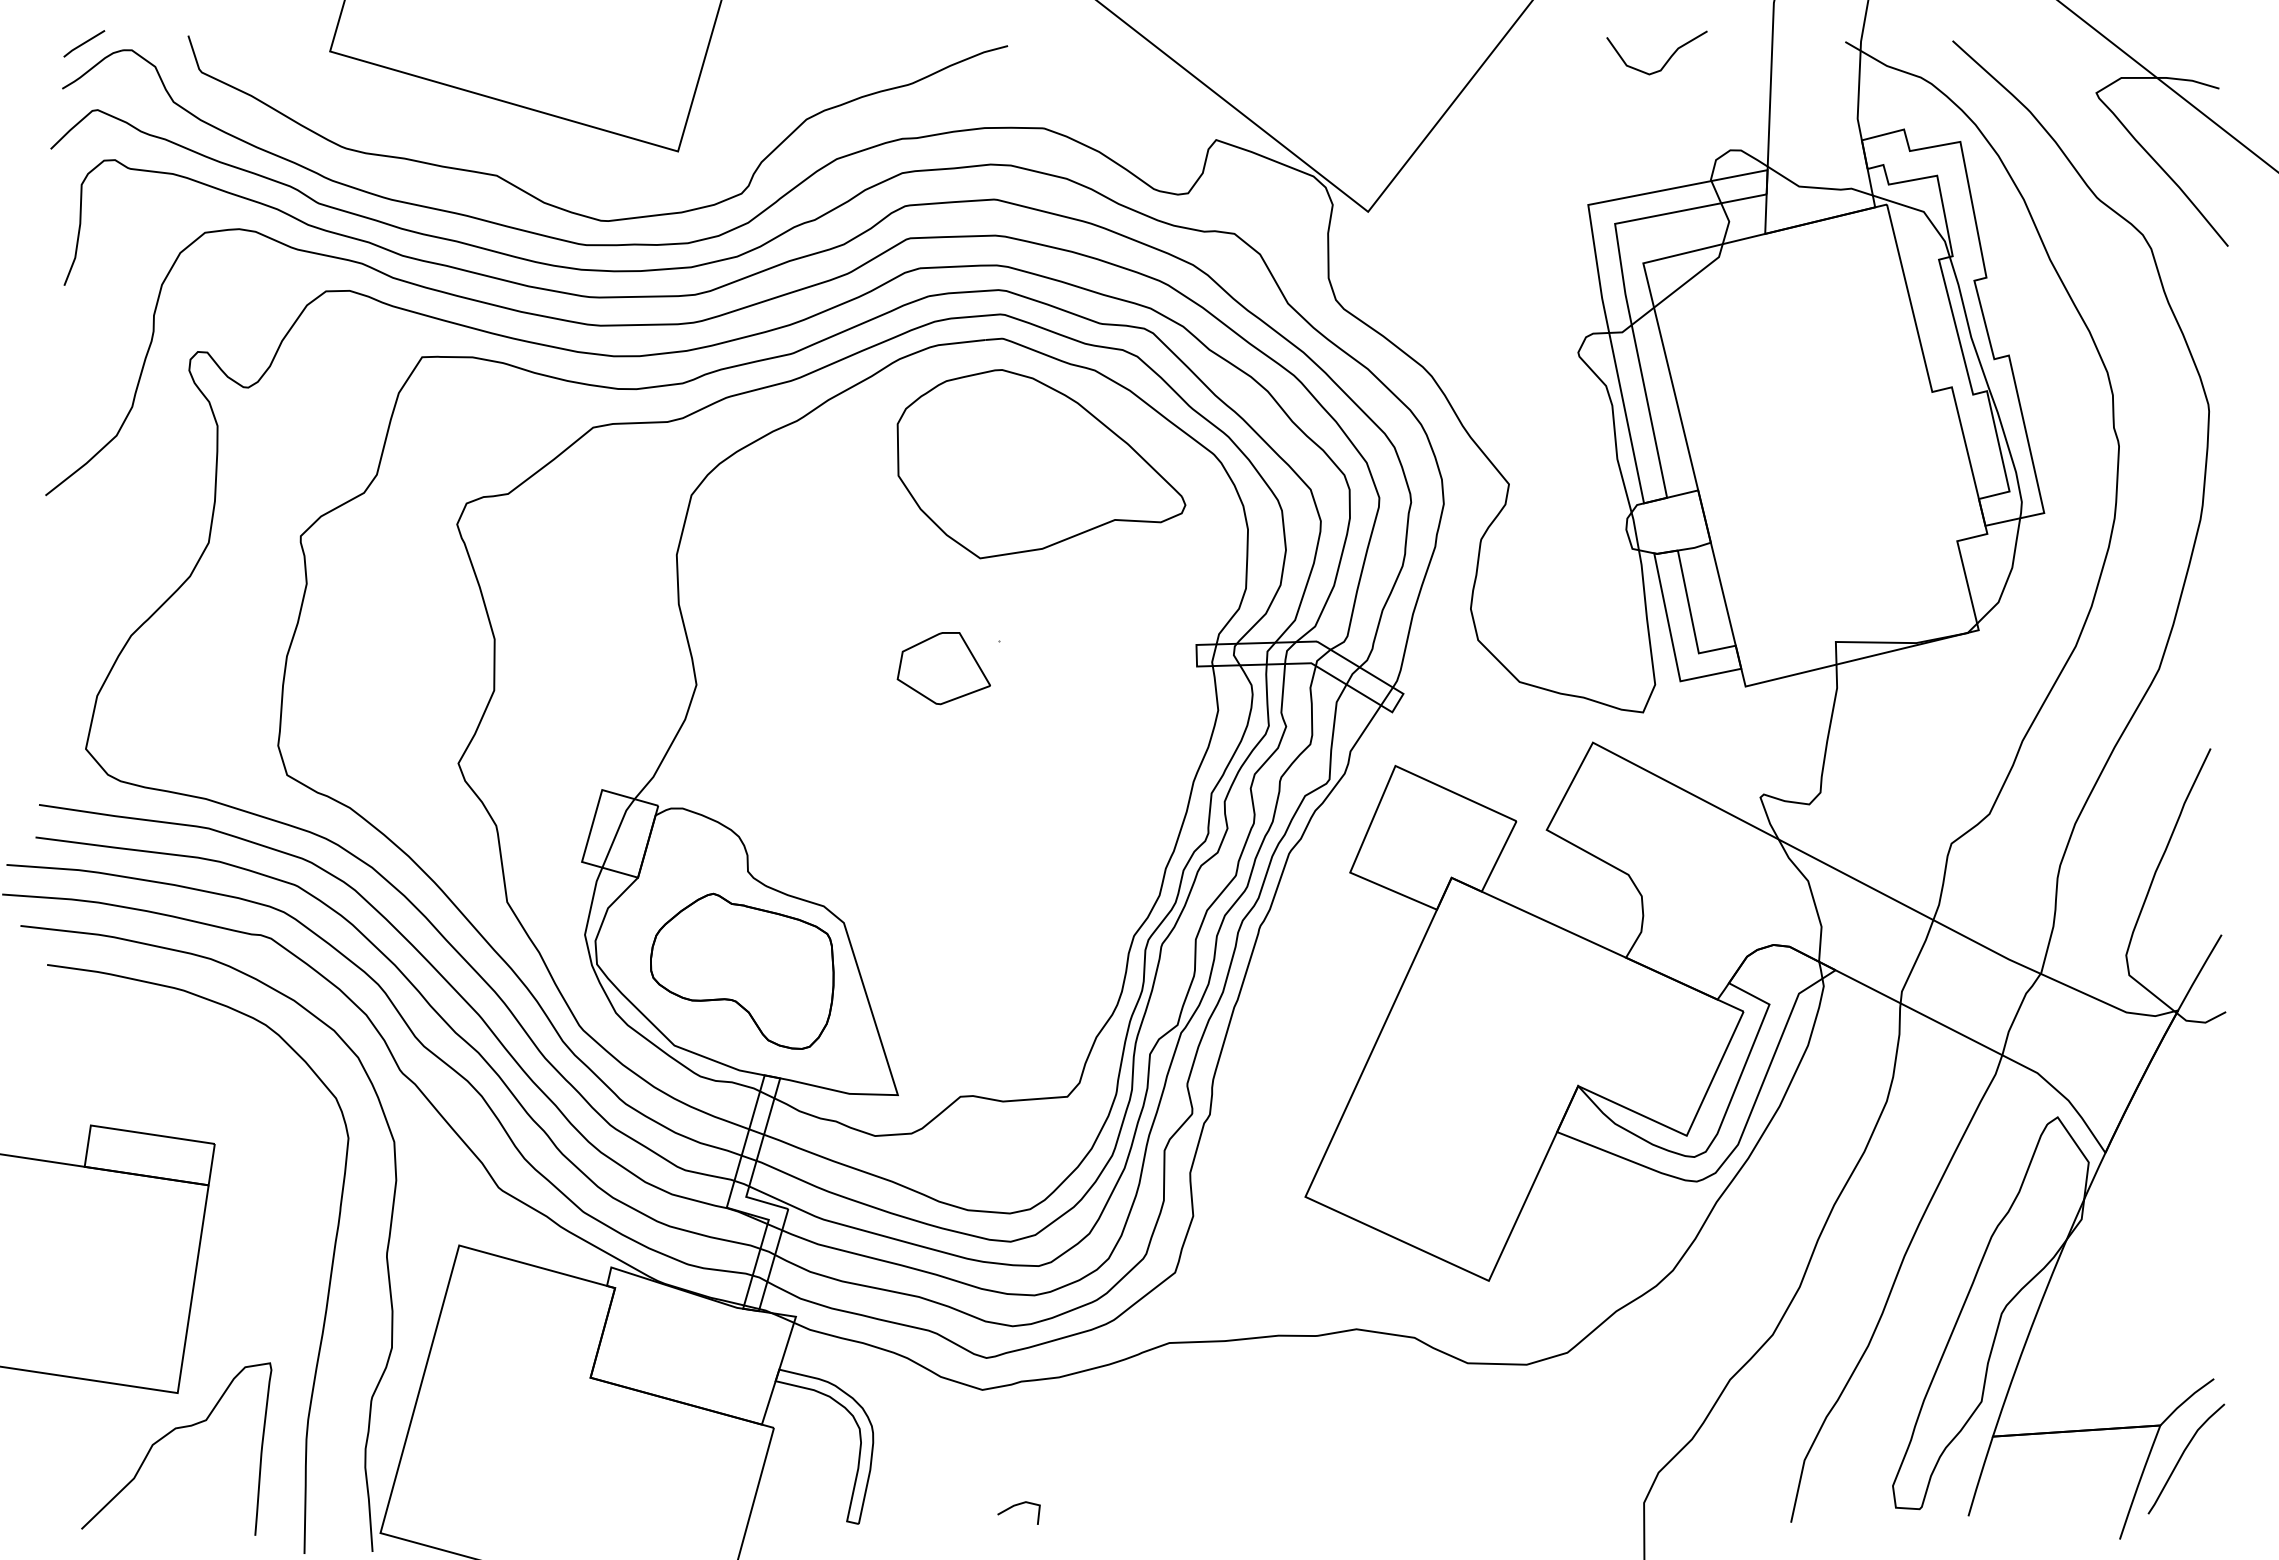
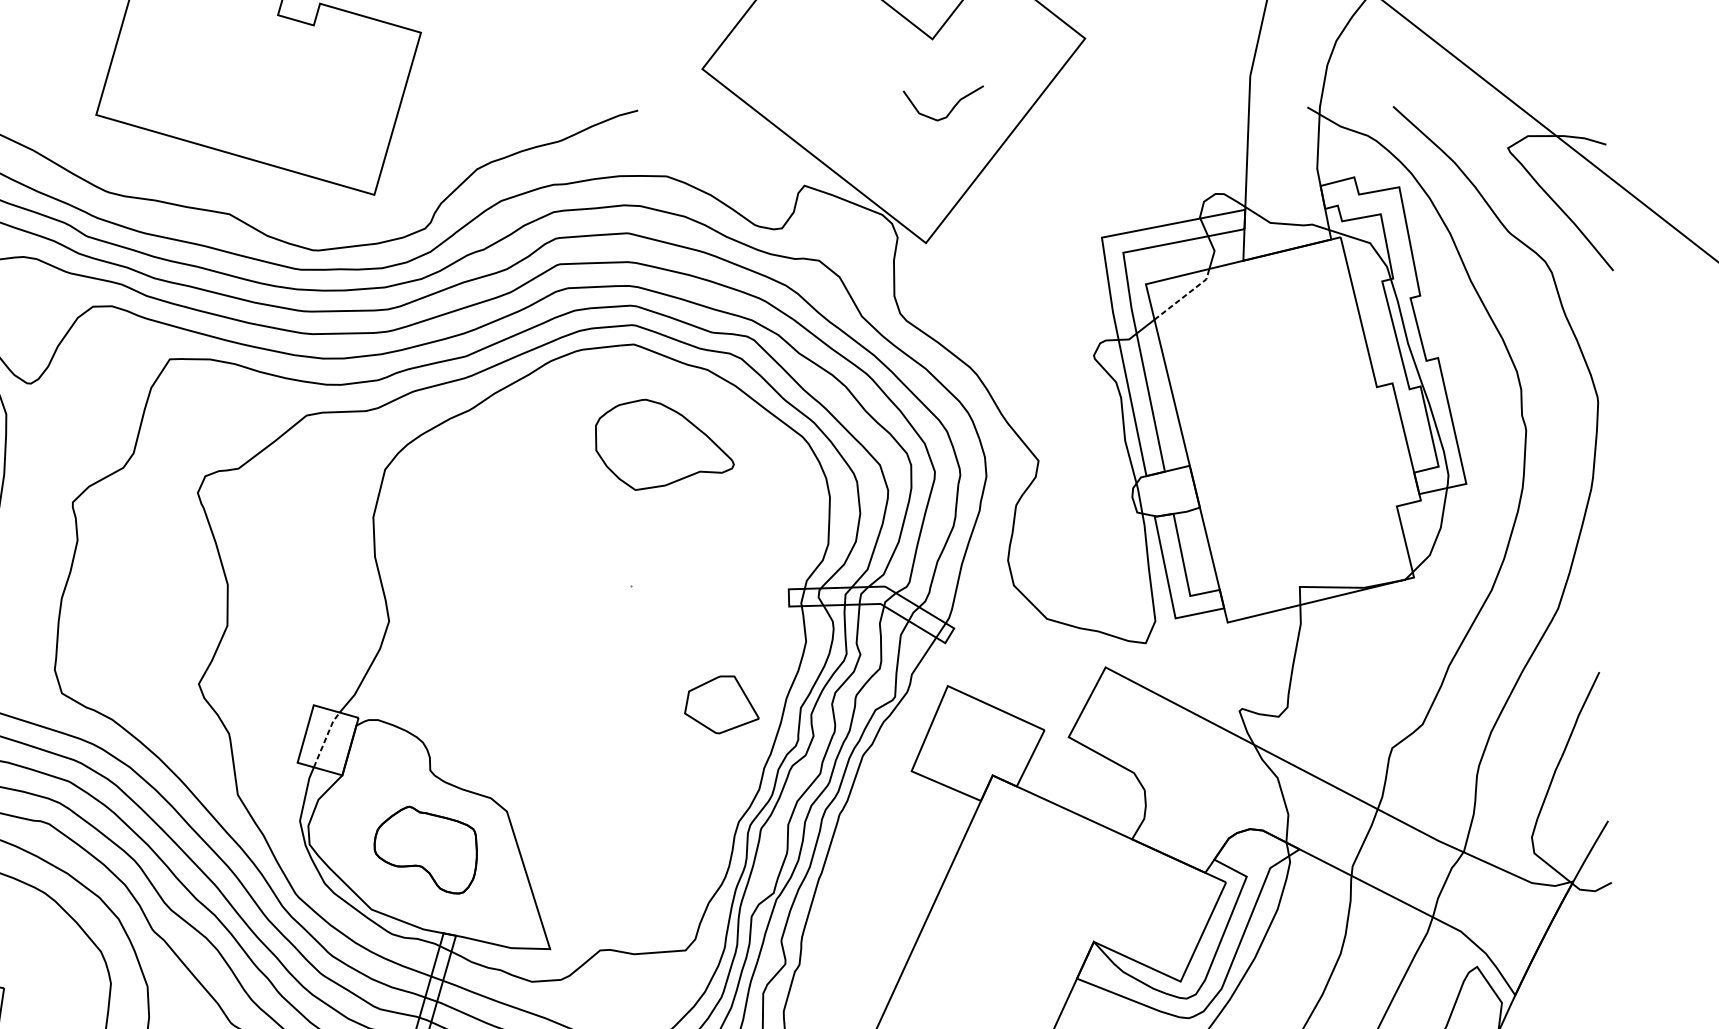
curve: (1667, 59) -> (951, 108), moved
line: (1692, 277) -> (1185, 295), solid -> dashed
part: (1041, 464) -> (664, 445), size x0.6
part: (943, 668) -> (721, 704), moved
line: (617, 831) -> (325, 738), solid -> dashed
part: (742, 970) -> (425, 849), size x0.7

